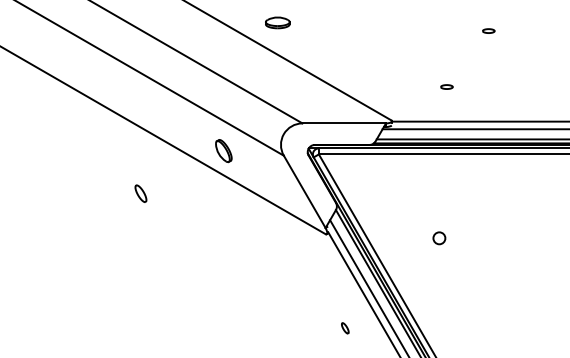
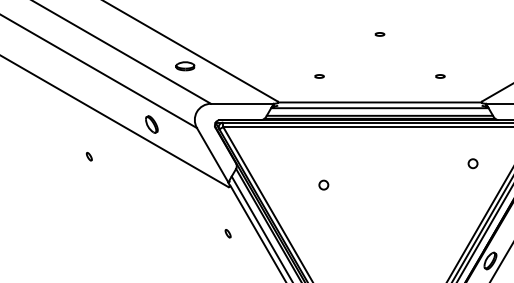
part: (277, 23) -> (185, 66), moved
part: (488, 31) -> (379, 34), moved
part: (139, 193) -> (88, 156), size x0.62
circle: (438, 237) -> (323, 184), moved
part: (344, 327) -> (227, 233), moved

